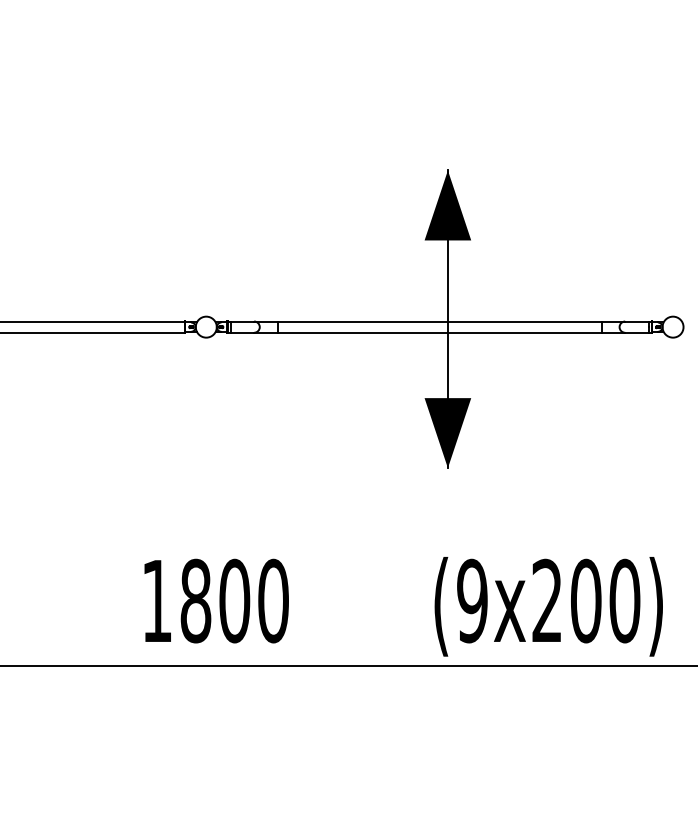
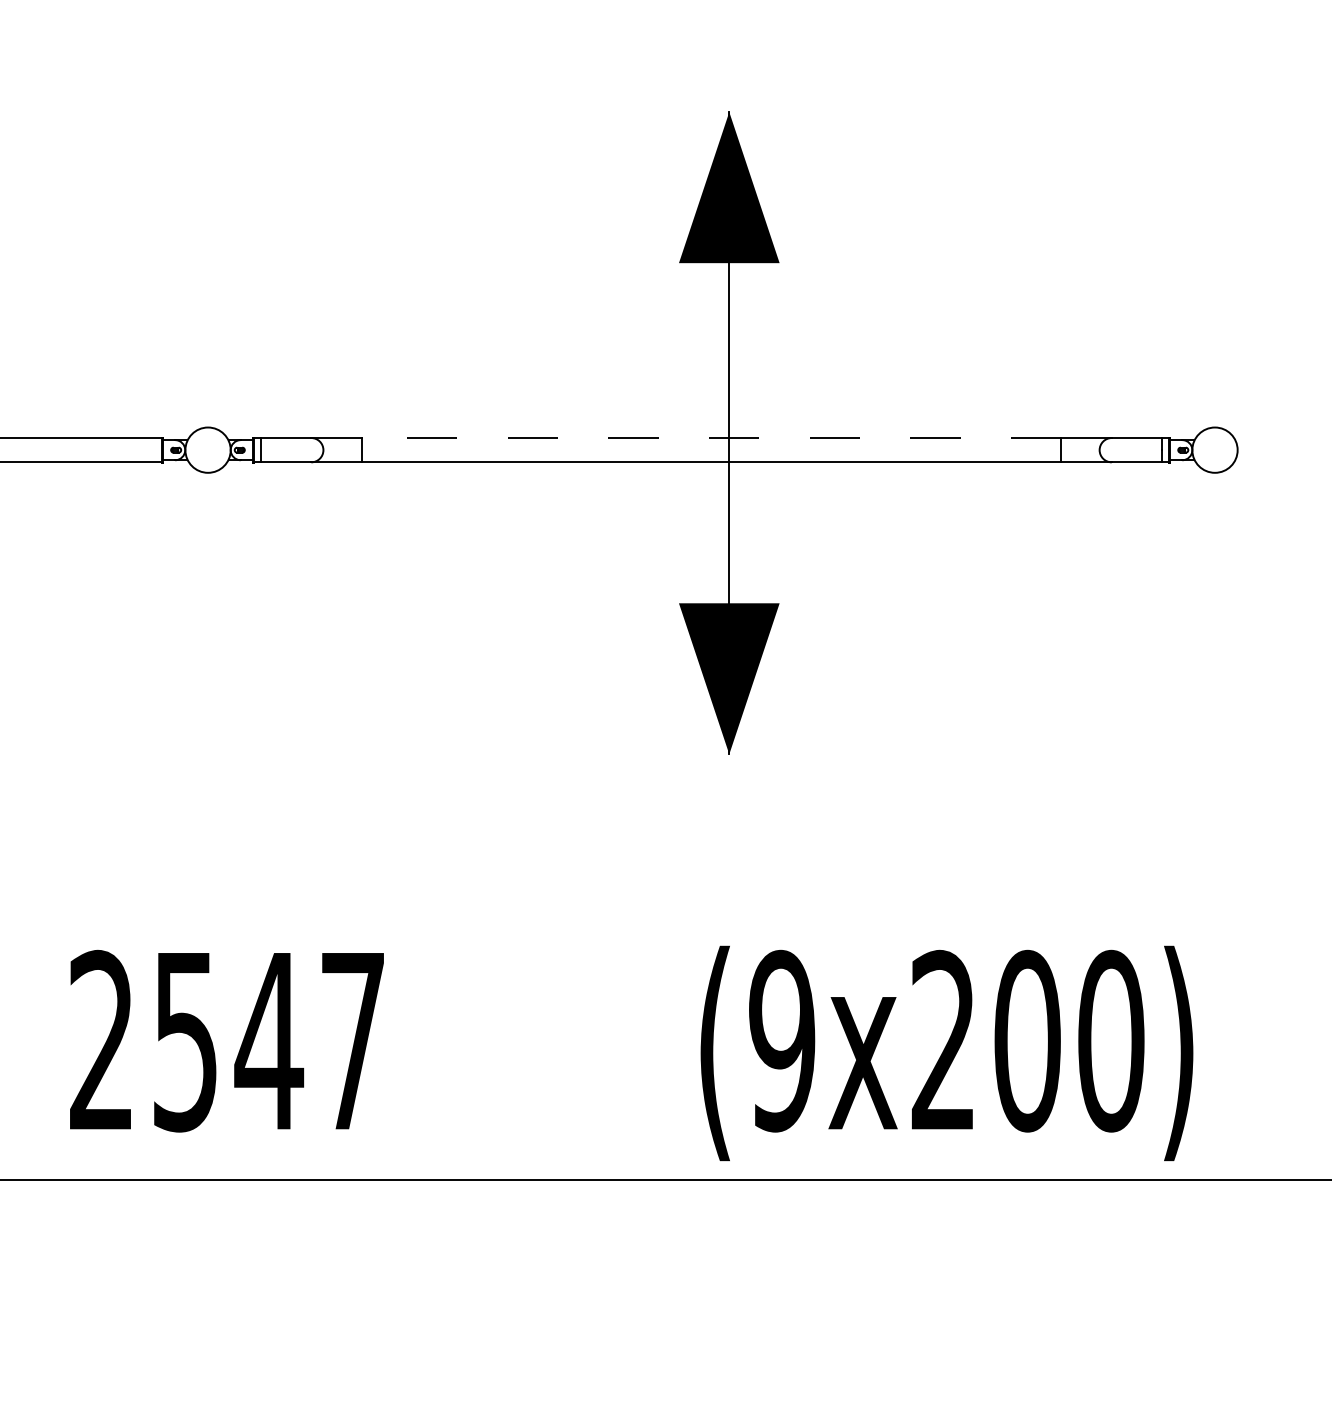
line: (439, 321) -> (711, 437), solid -> dashed
text: (215, 600) -> (227, 1039), 1800 -> 2547

